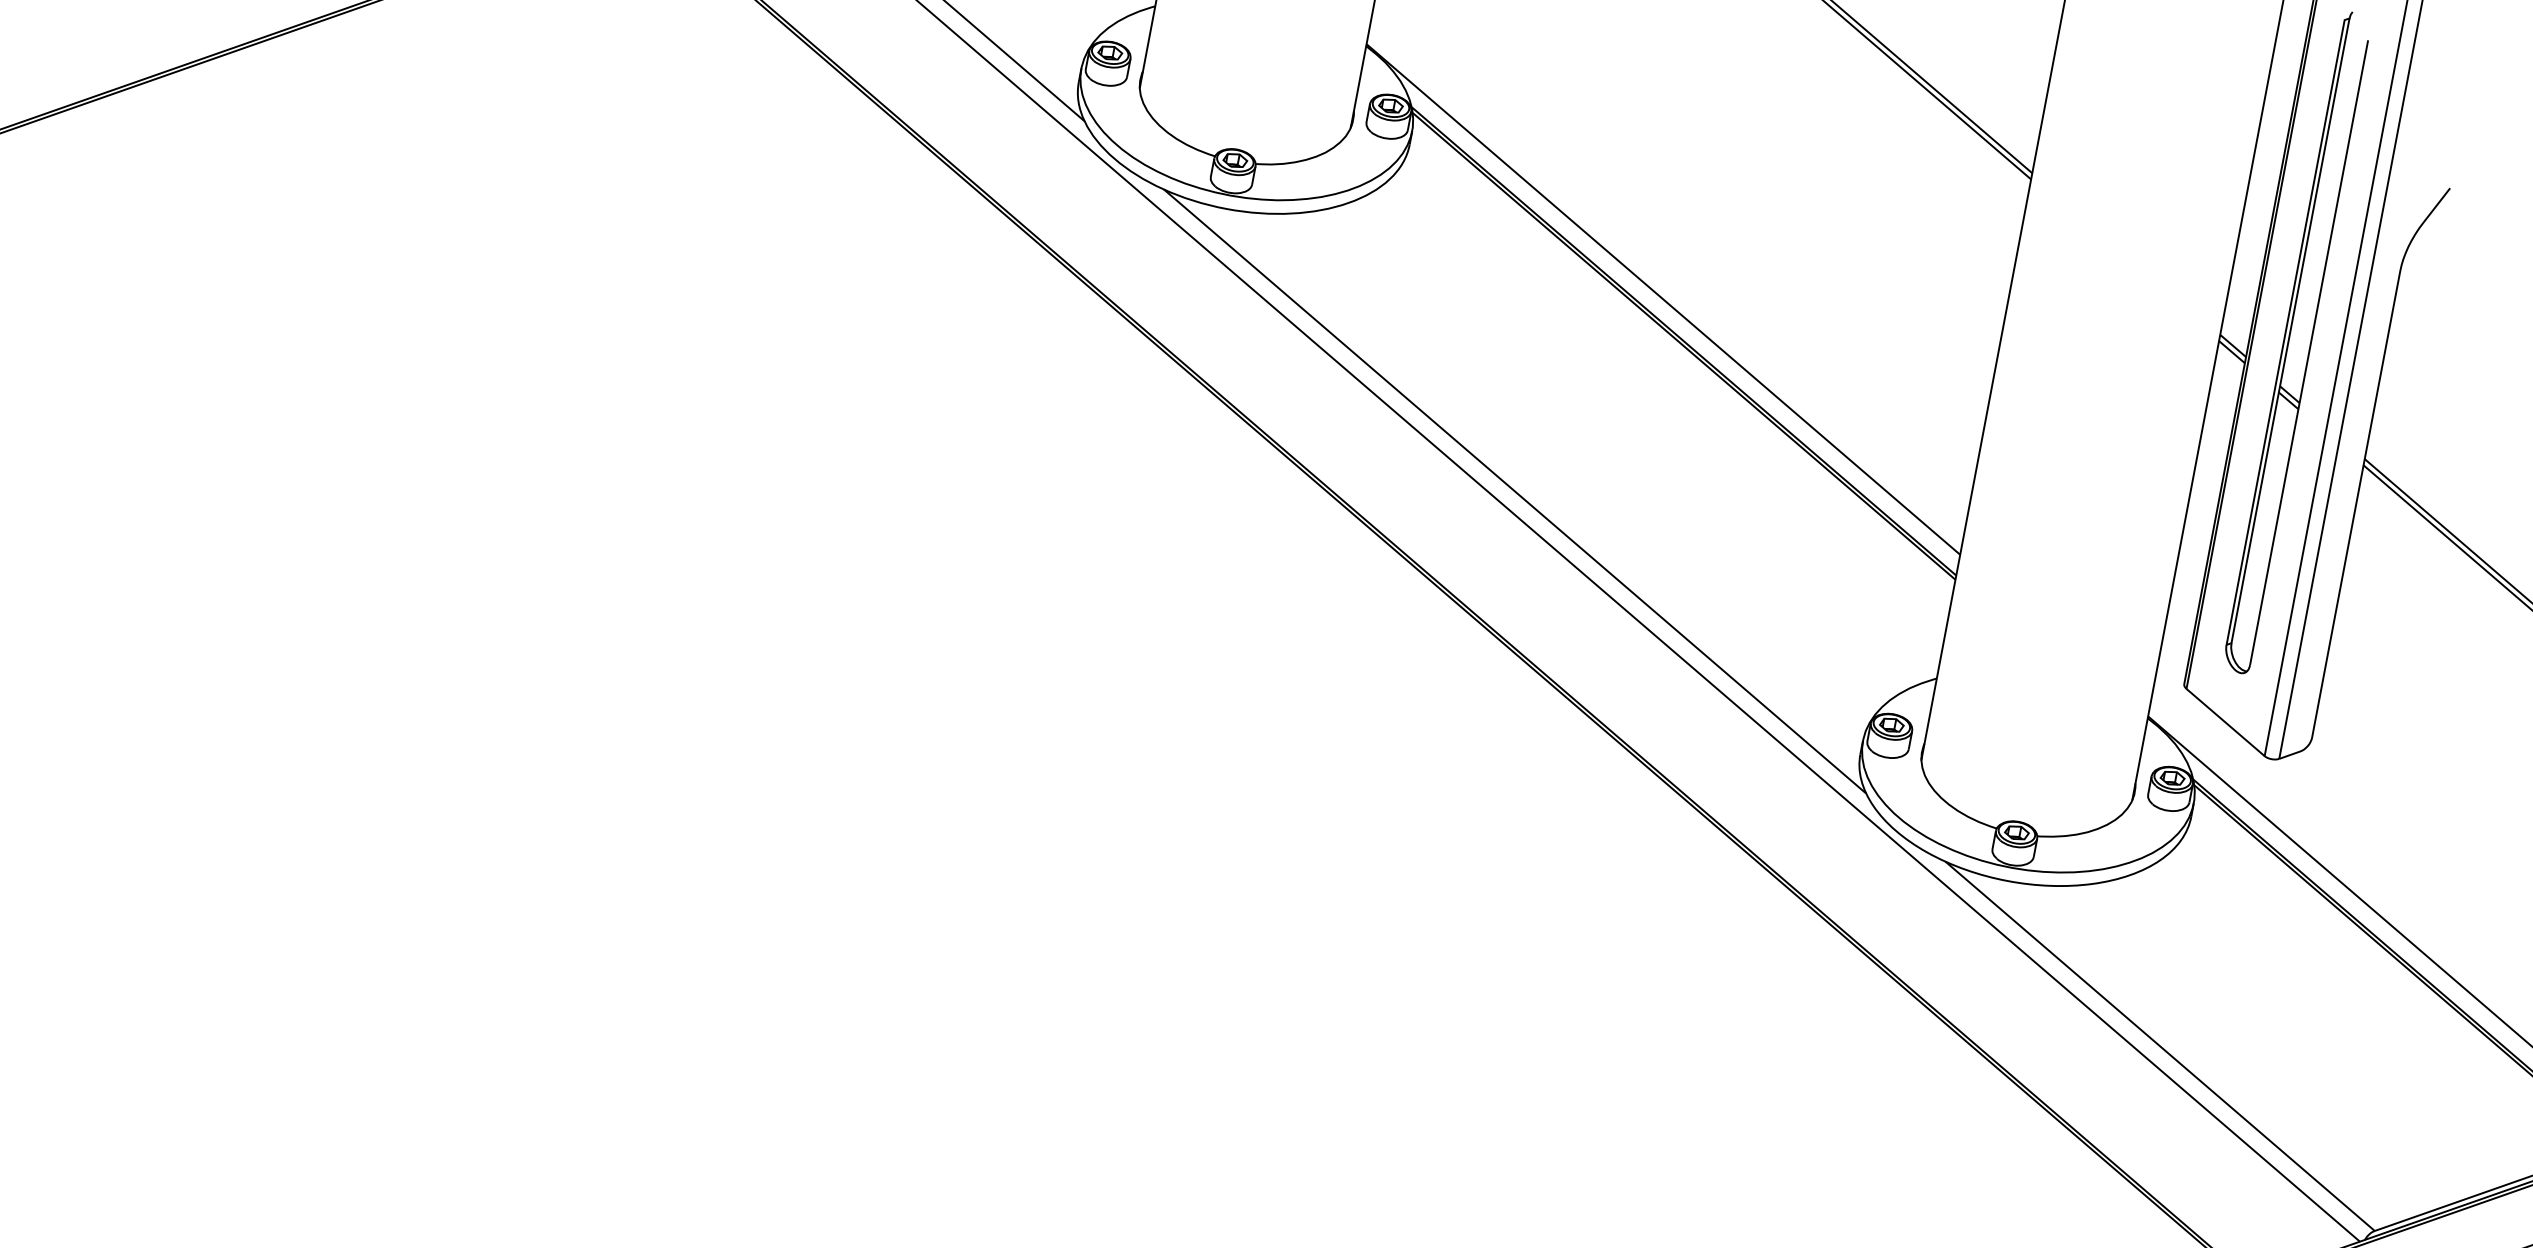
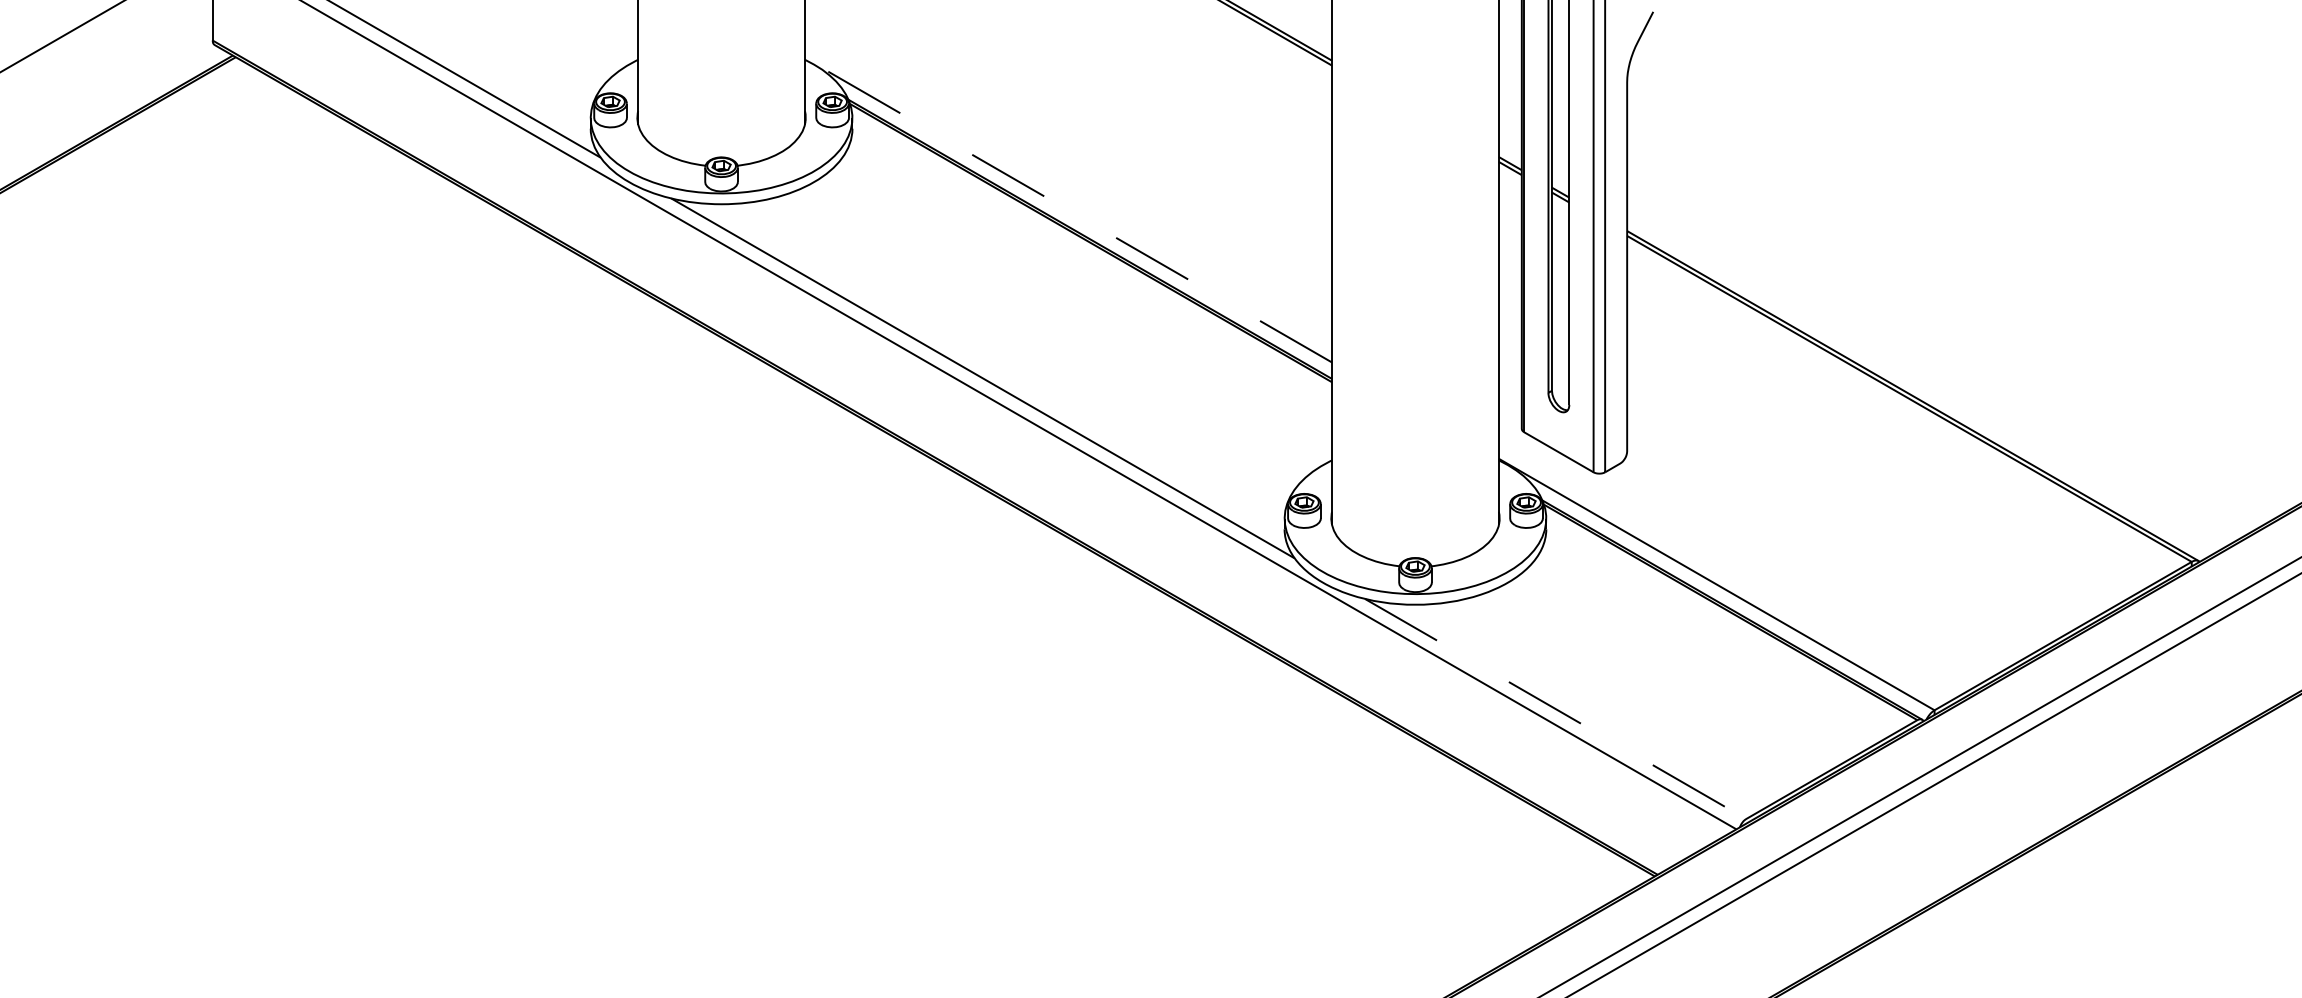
line: (1663, 299) -> (1068, 210), solid -> dashed
line: (2161, 1047) -> (1556, 709), solid -> dashed

